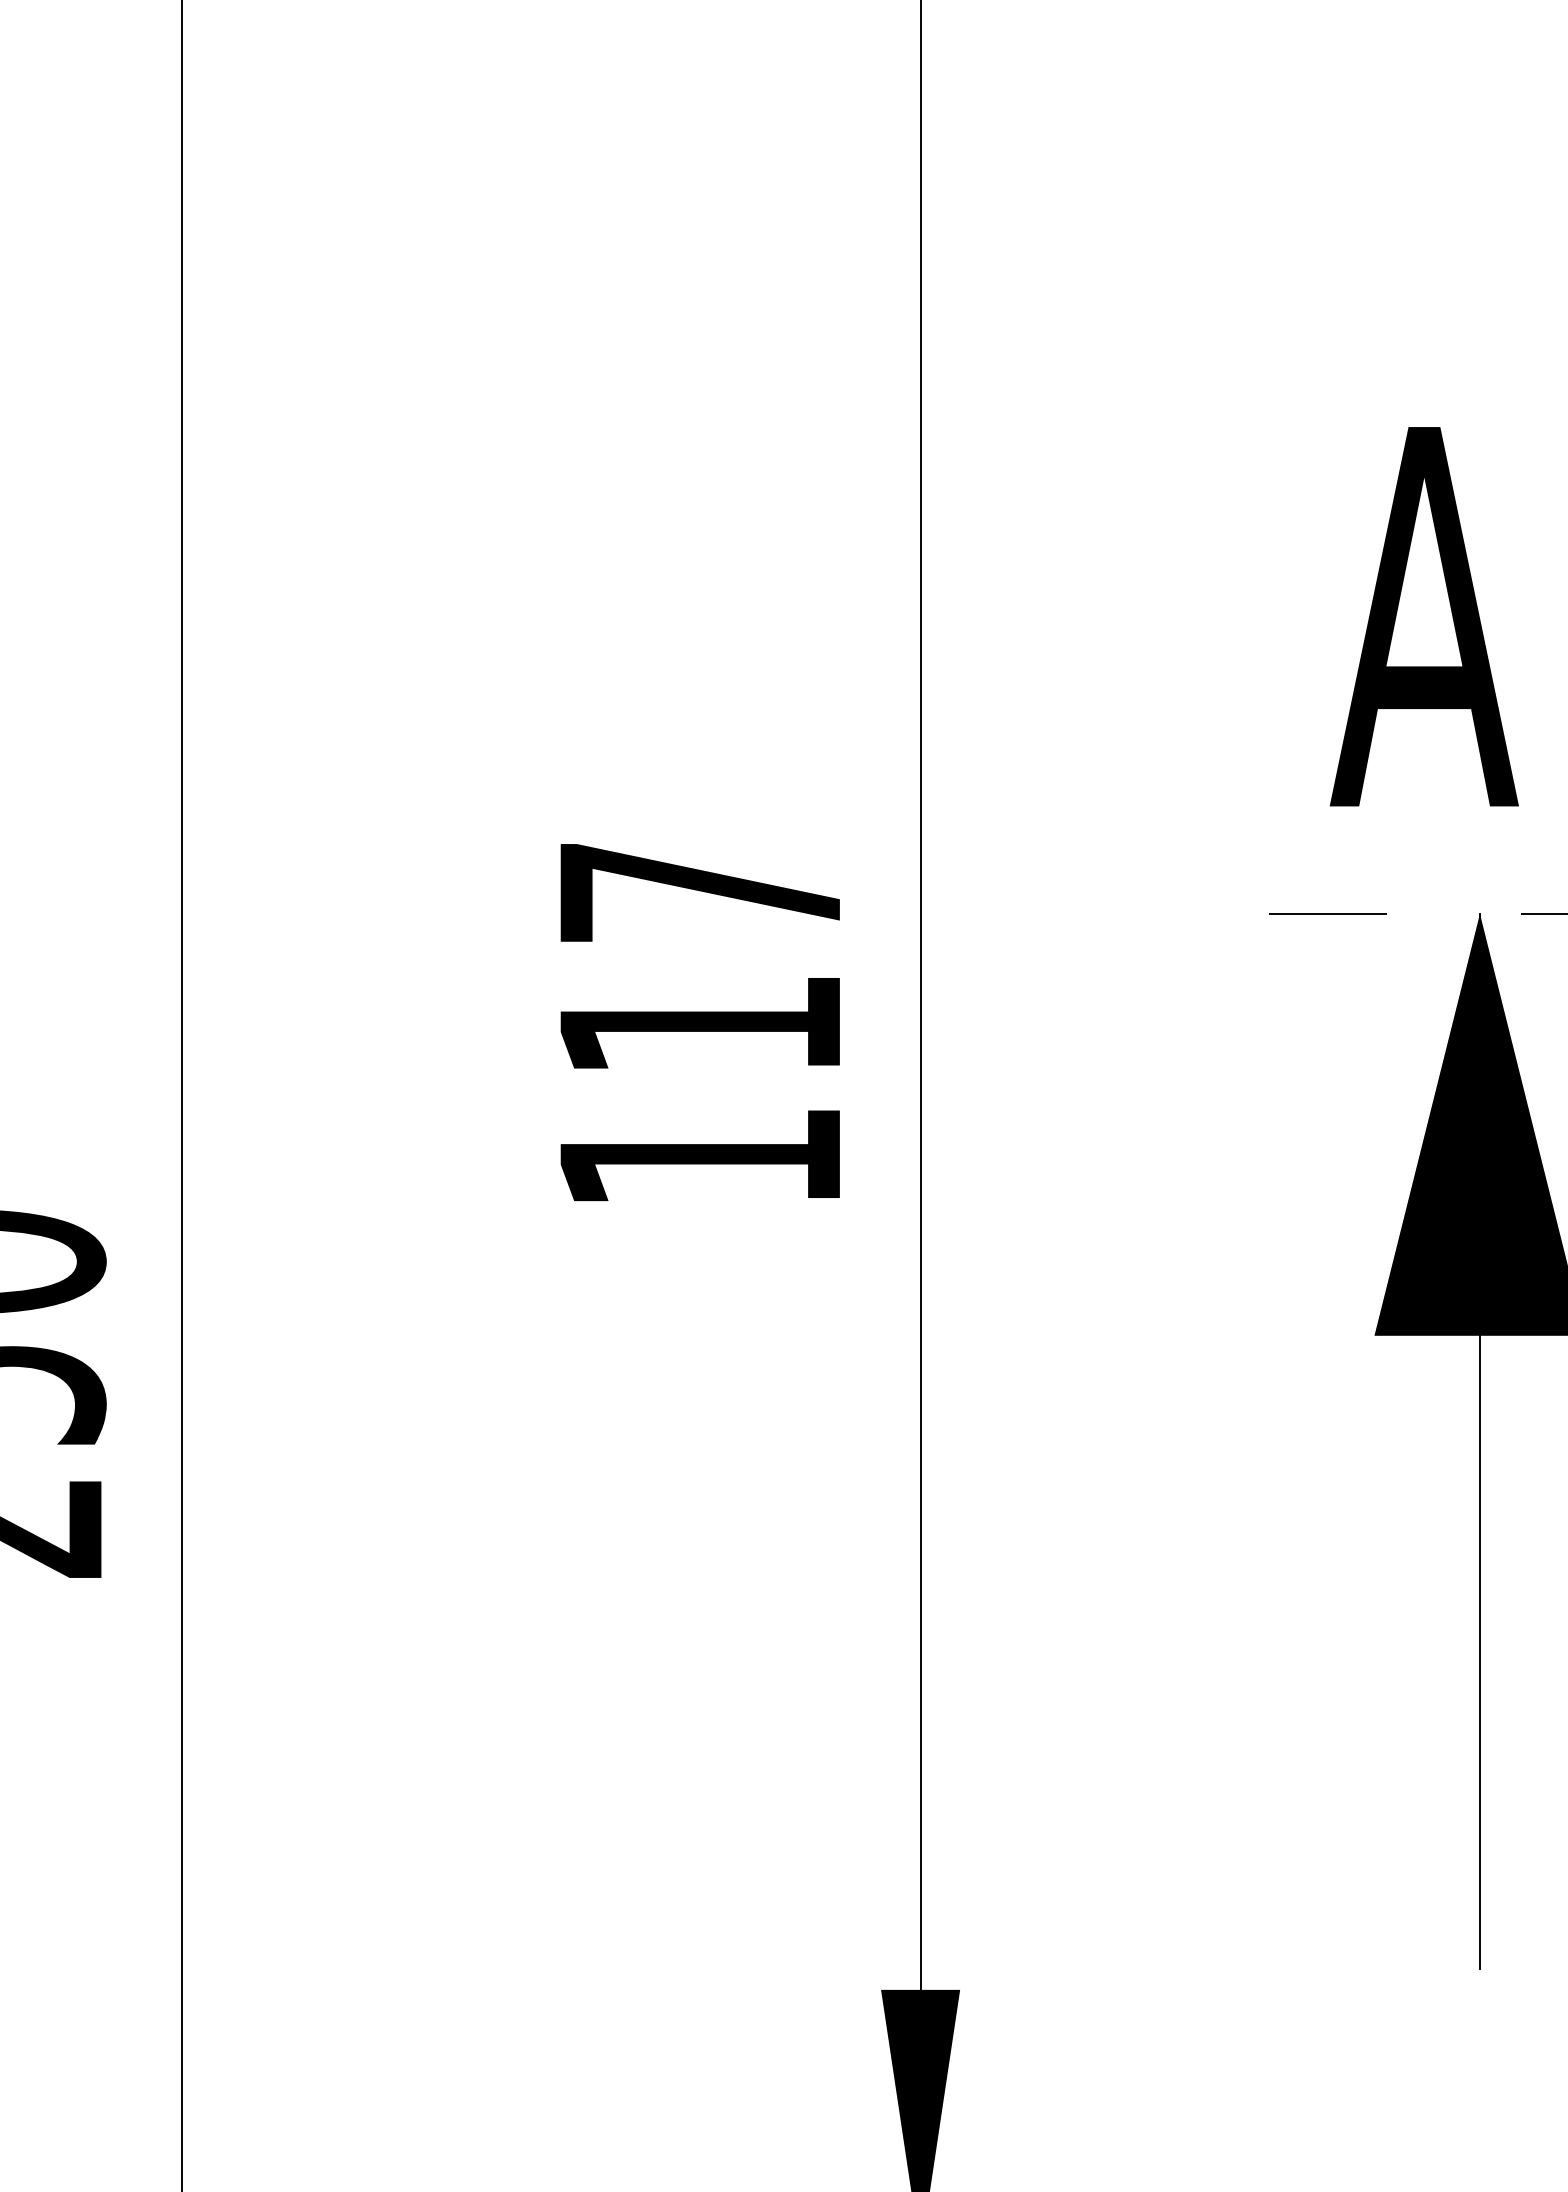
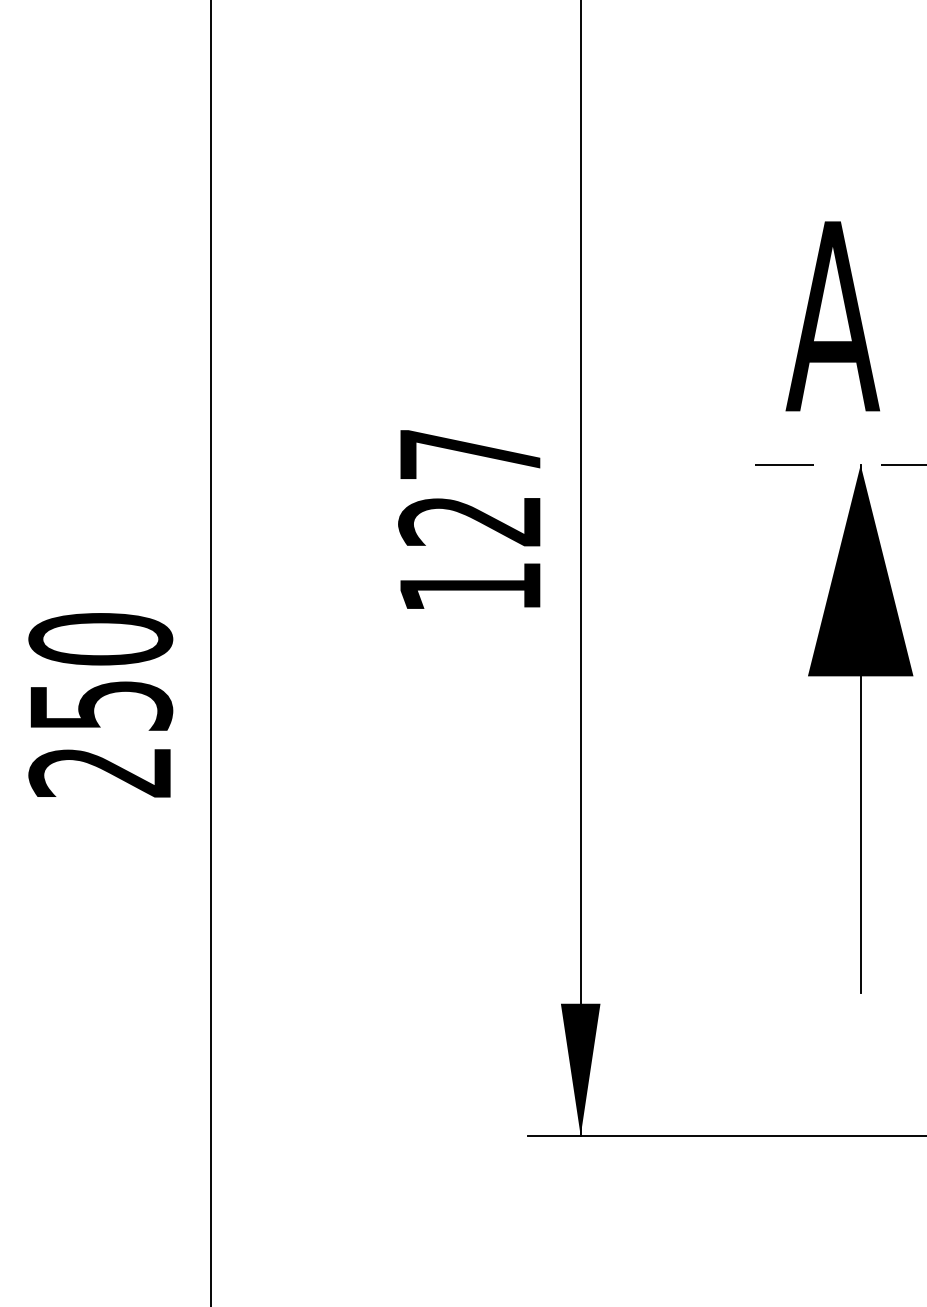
text: (698, 1026) -> (469, 521), 117 -> 127

